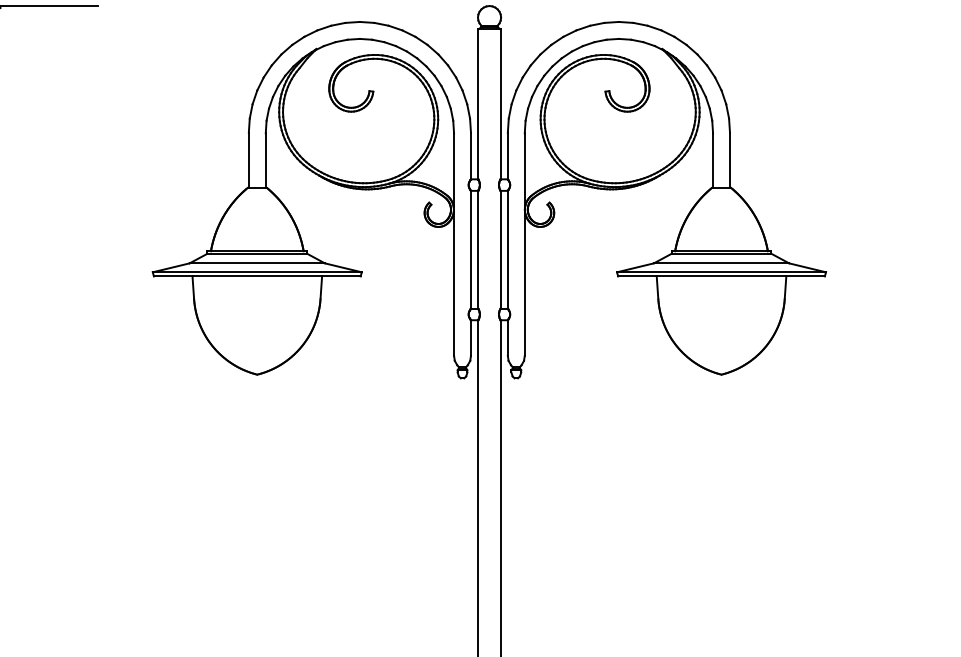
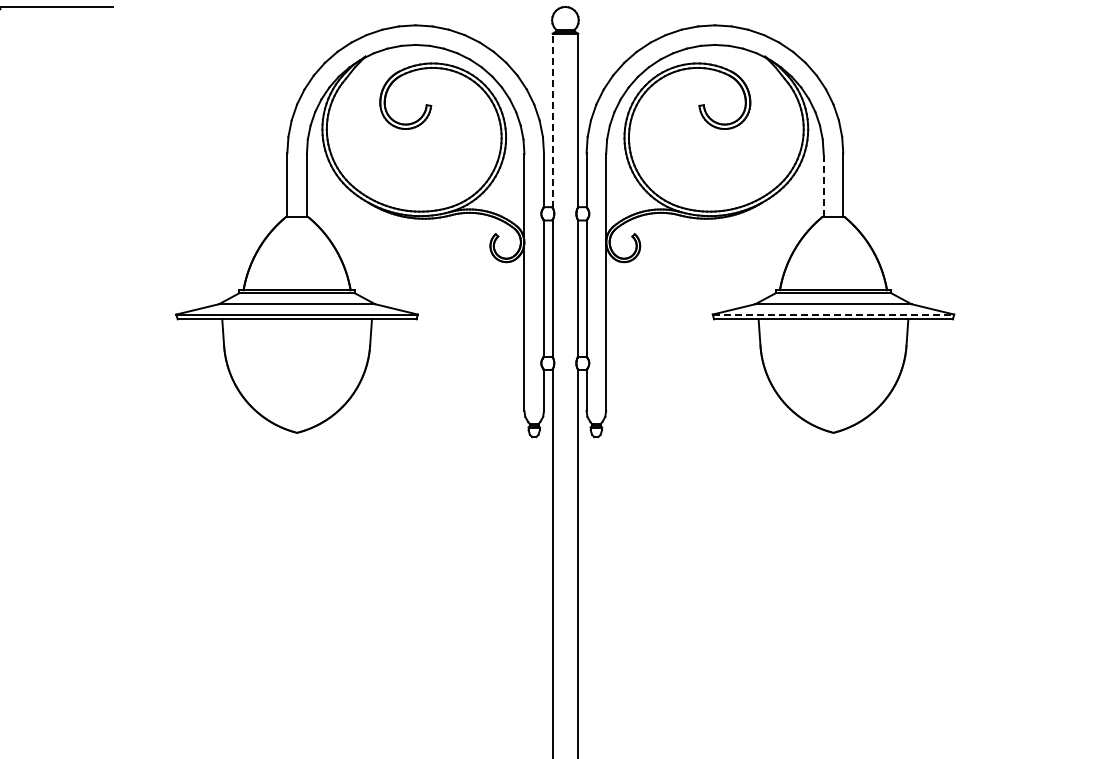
line: (478, 104) -> (552, 120), solid -> dashed
line: (712, 160) -> (823, 185), solid -> dashed
line: (721, 272) -> (833, 314), solid -> dashed

